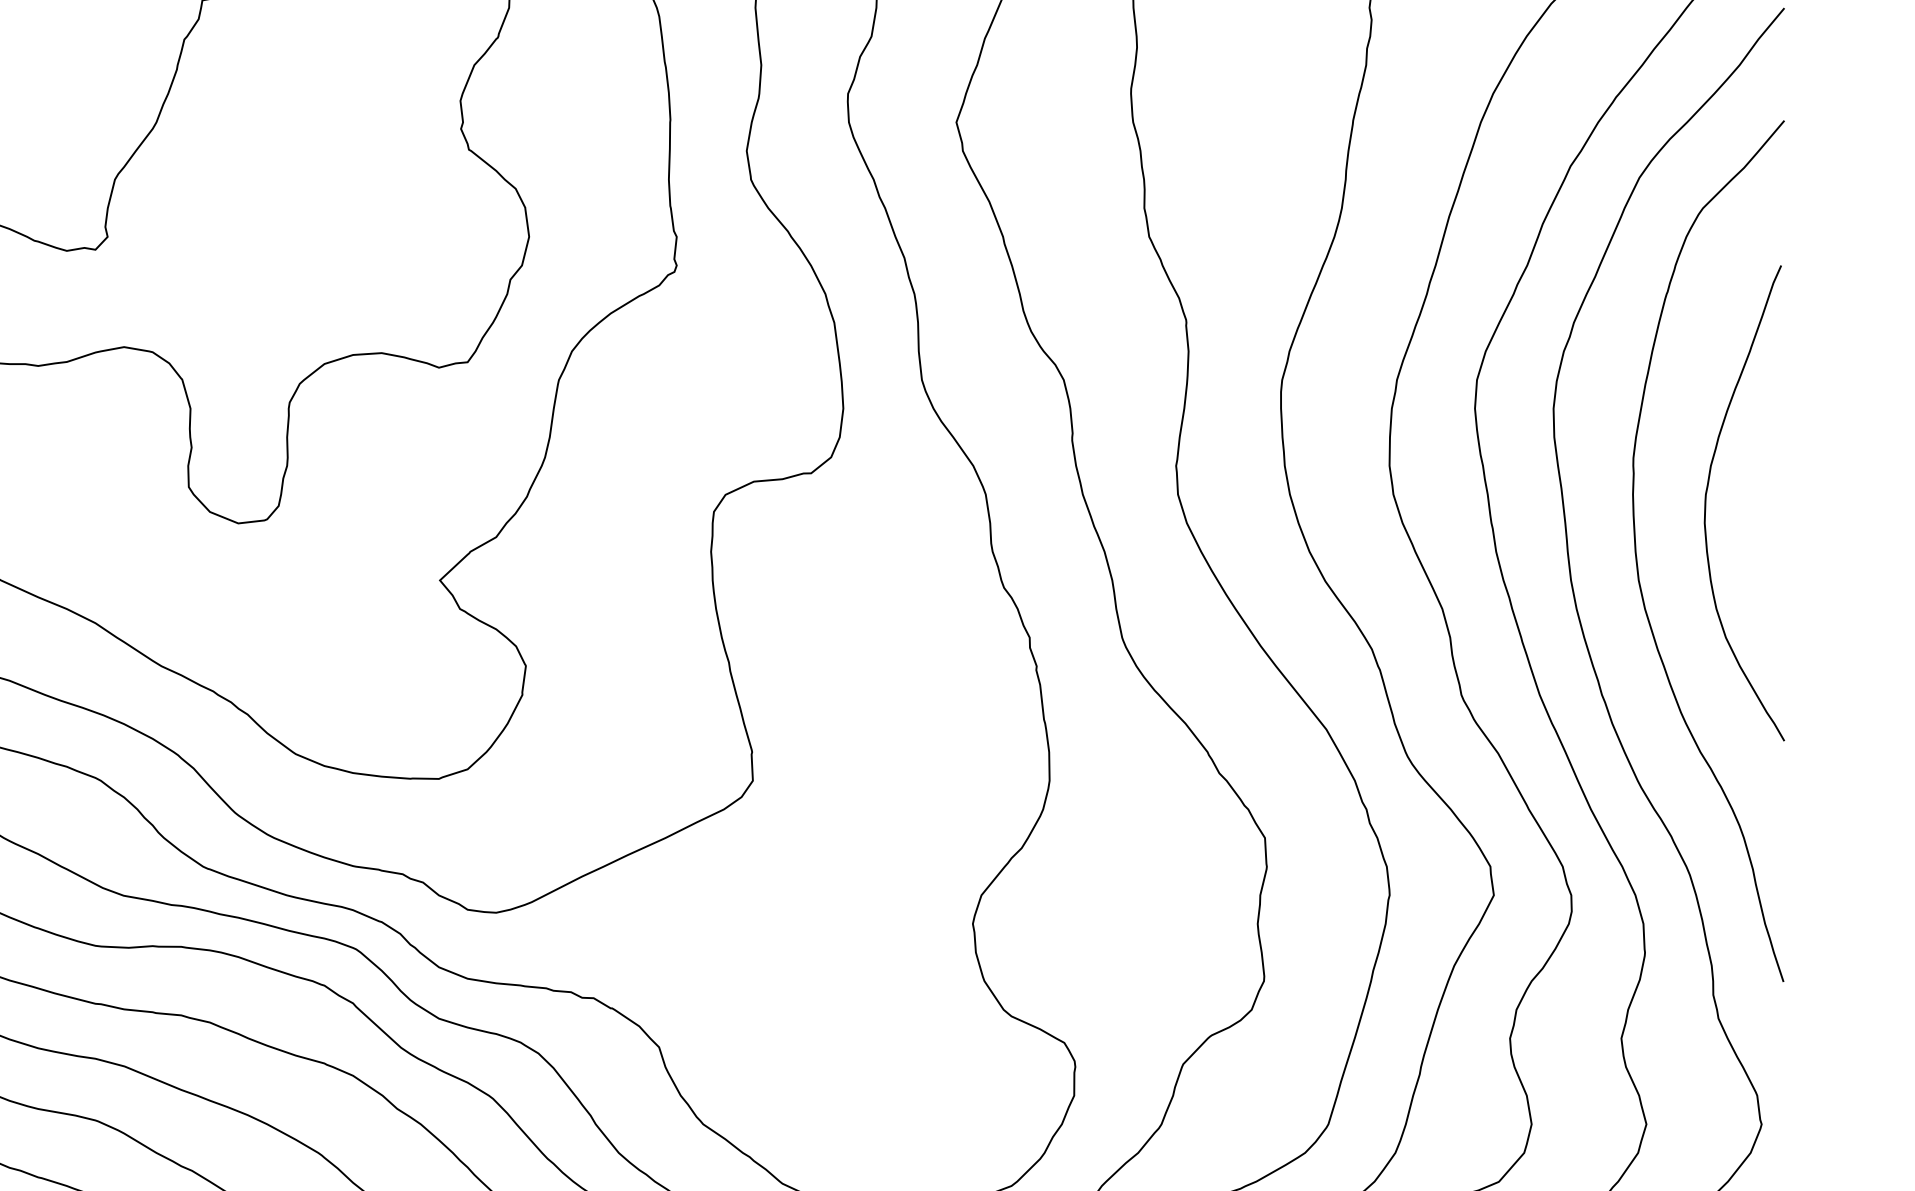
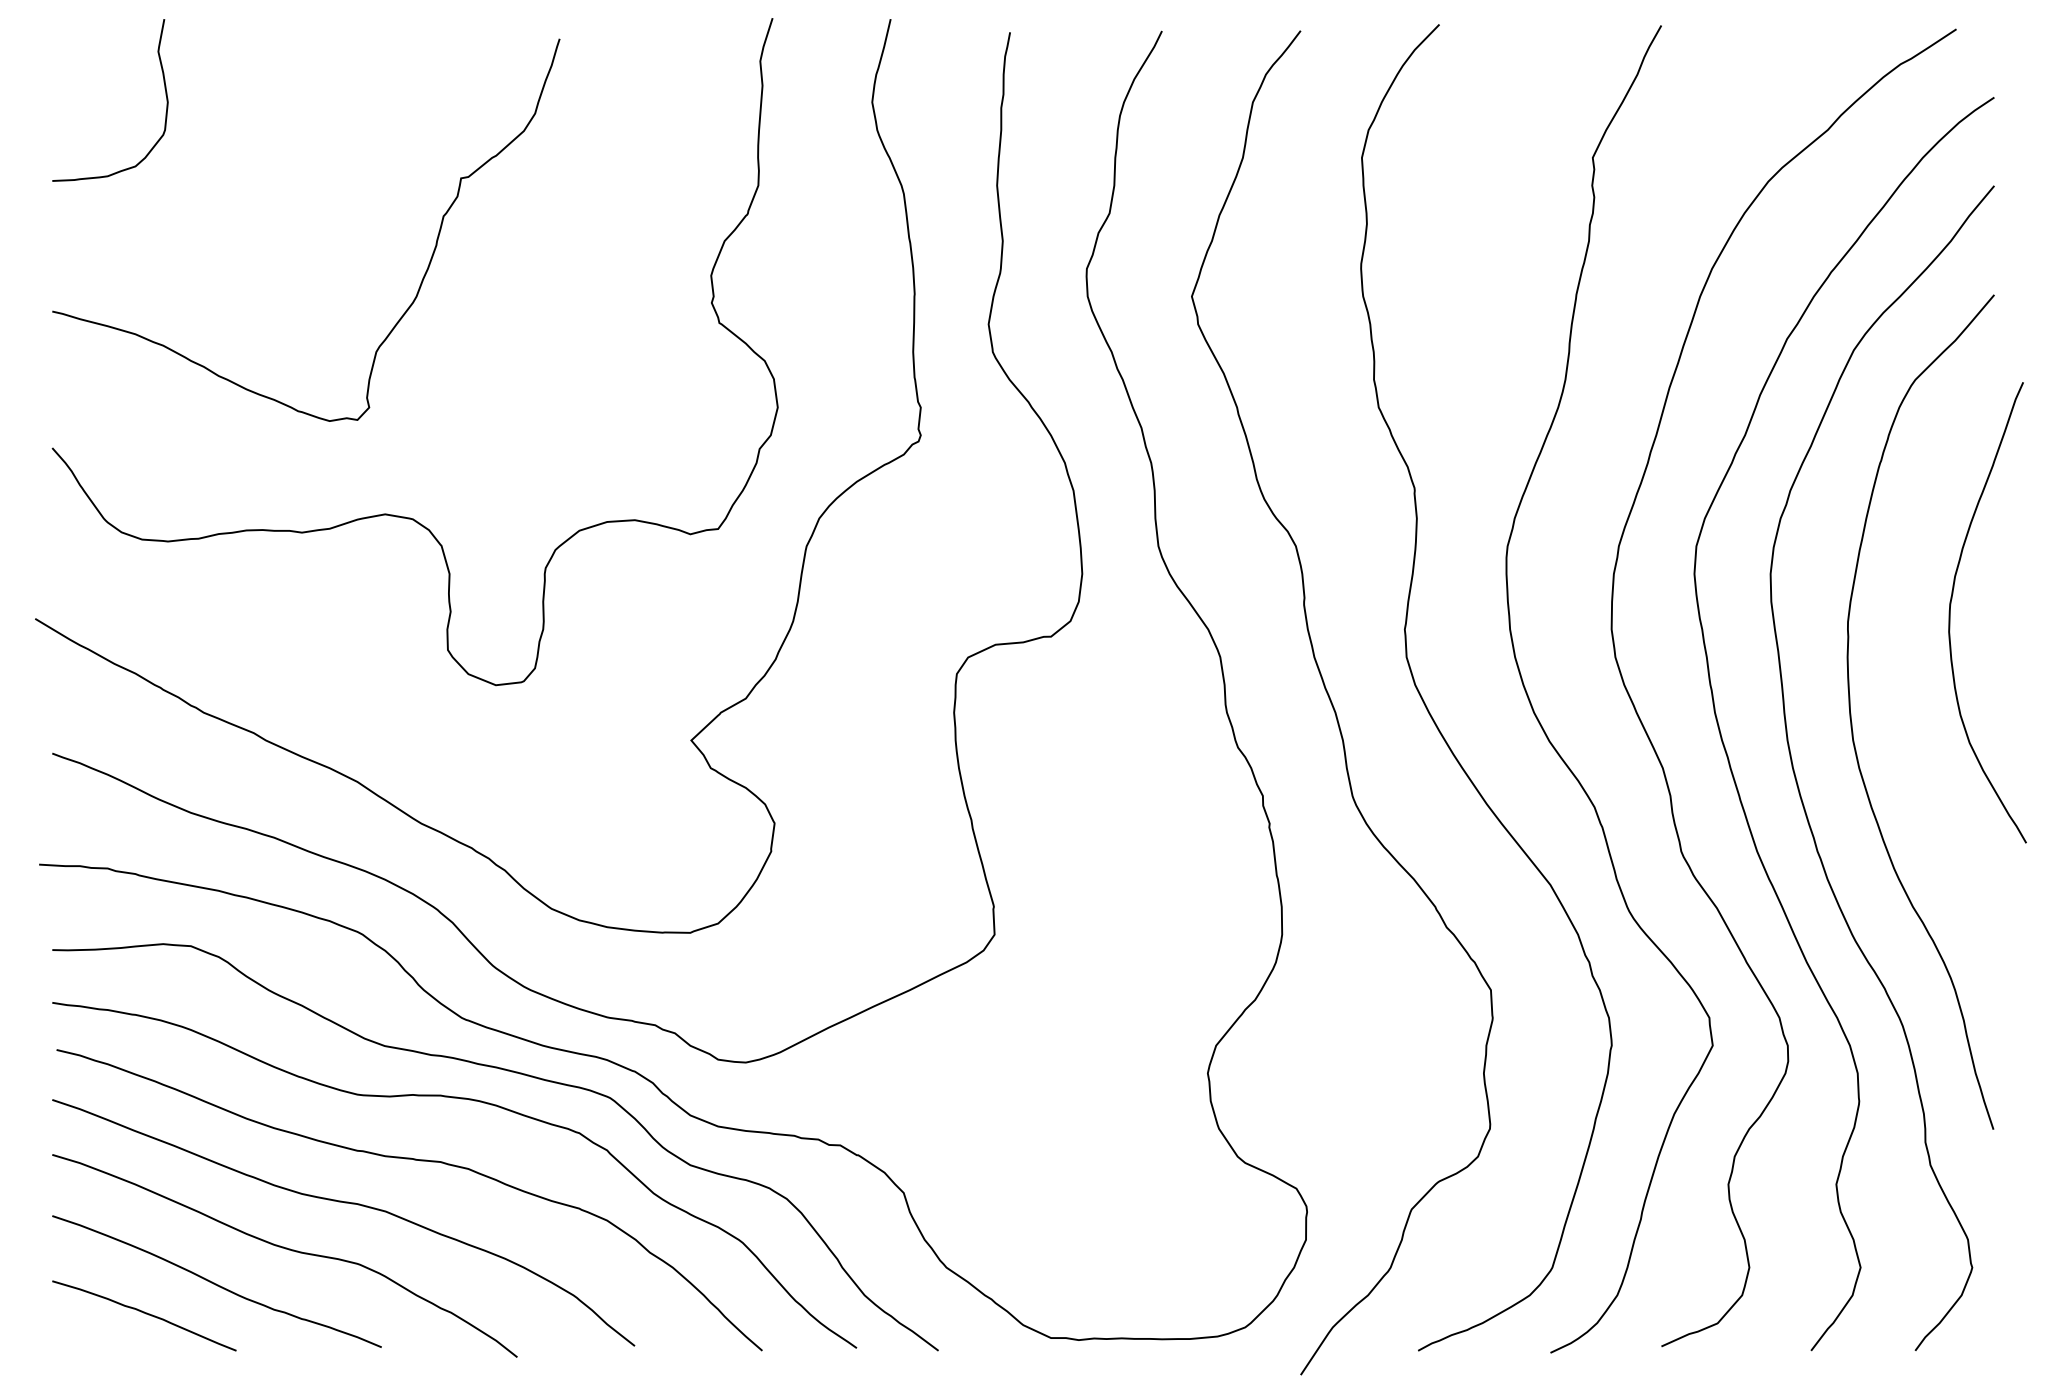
curve: (1707, 494) -> (1951, 604), moved

